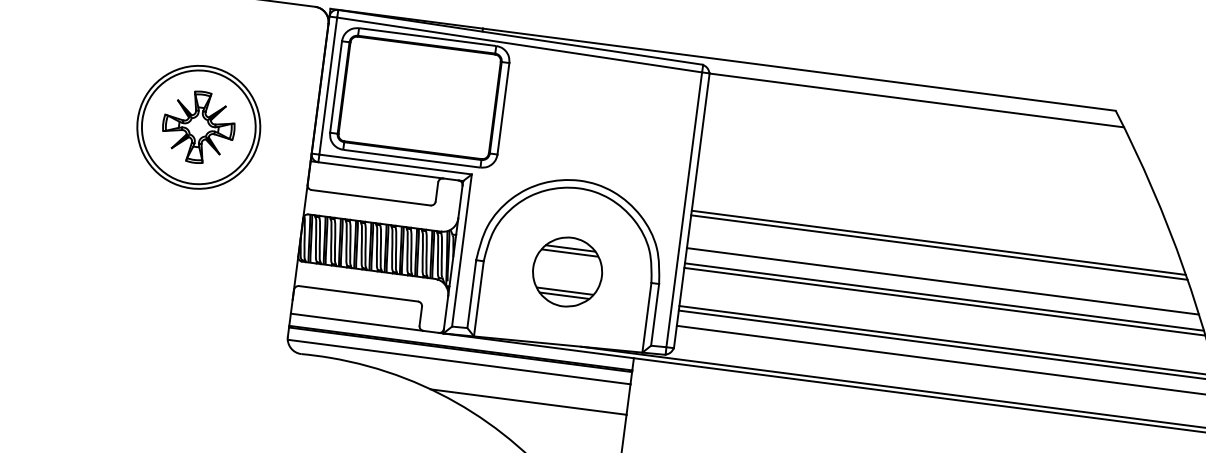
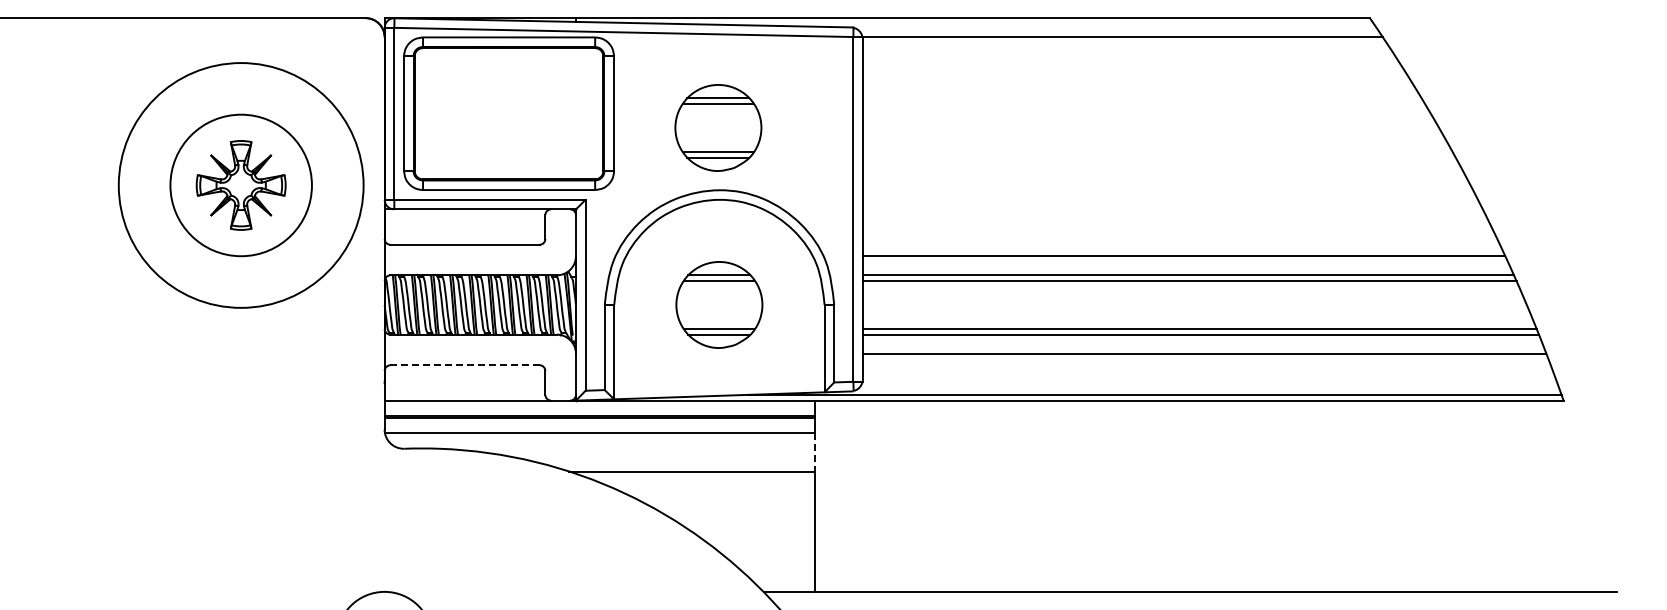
circle: (198, 126) -> (240, 184), size x1.6
part: (585, 130) -> (718, 127), added
line: (938, 242) -> (1172, 209), removed
line: (938, 247) -> (1173, 215), removed
line: (358, 294) -> (465, 365), solid -> dashed
line: (628, 399) -> (815, 452), solid -> dashed

